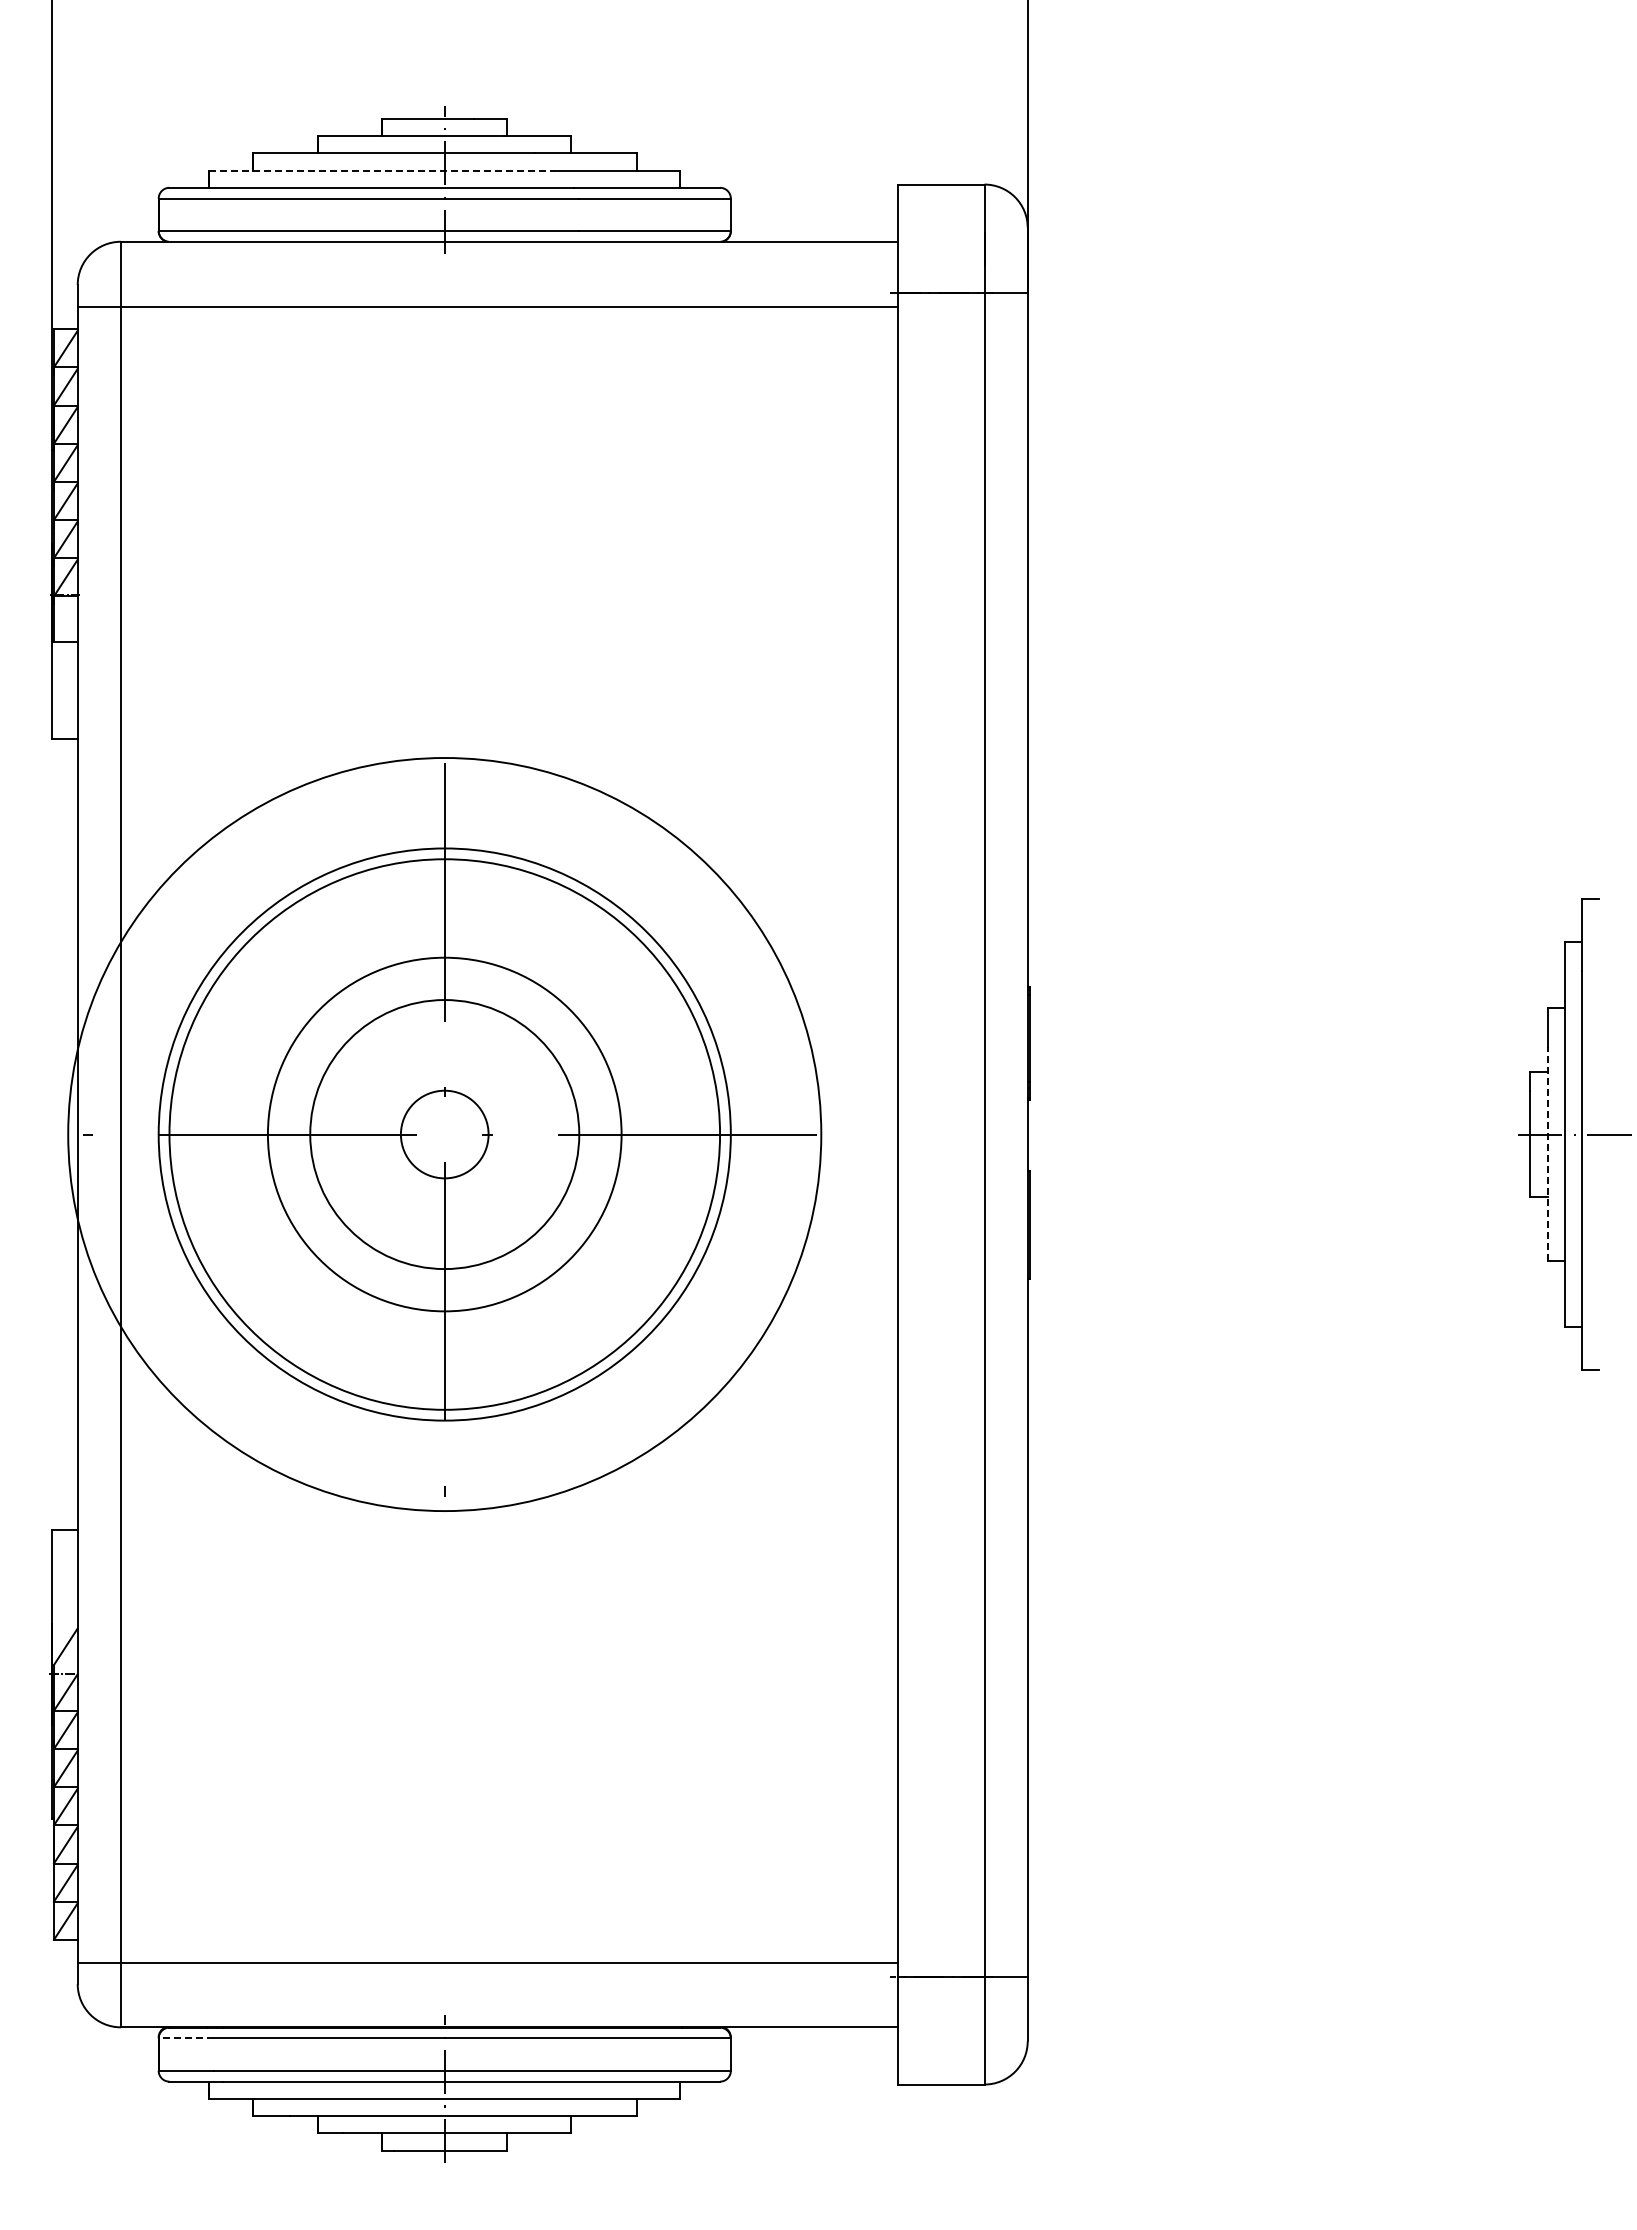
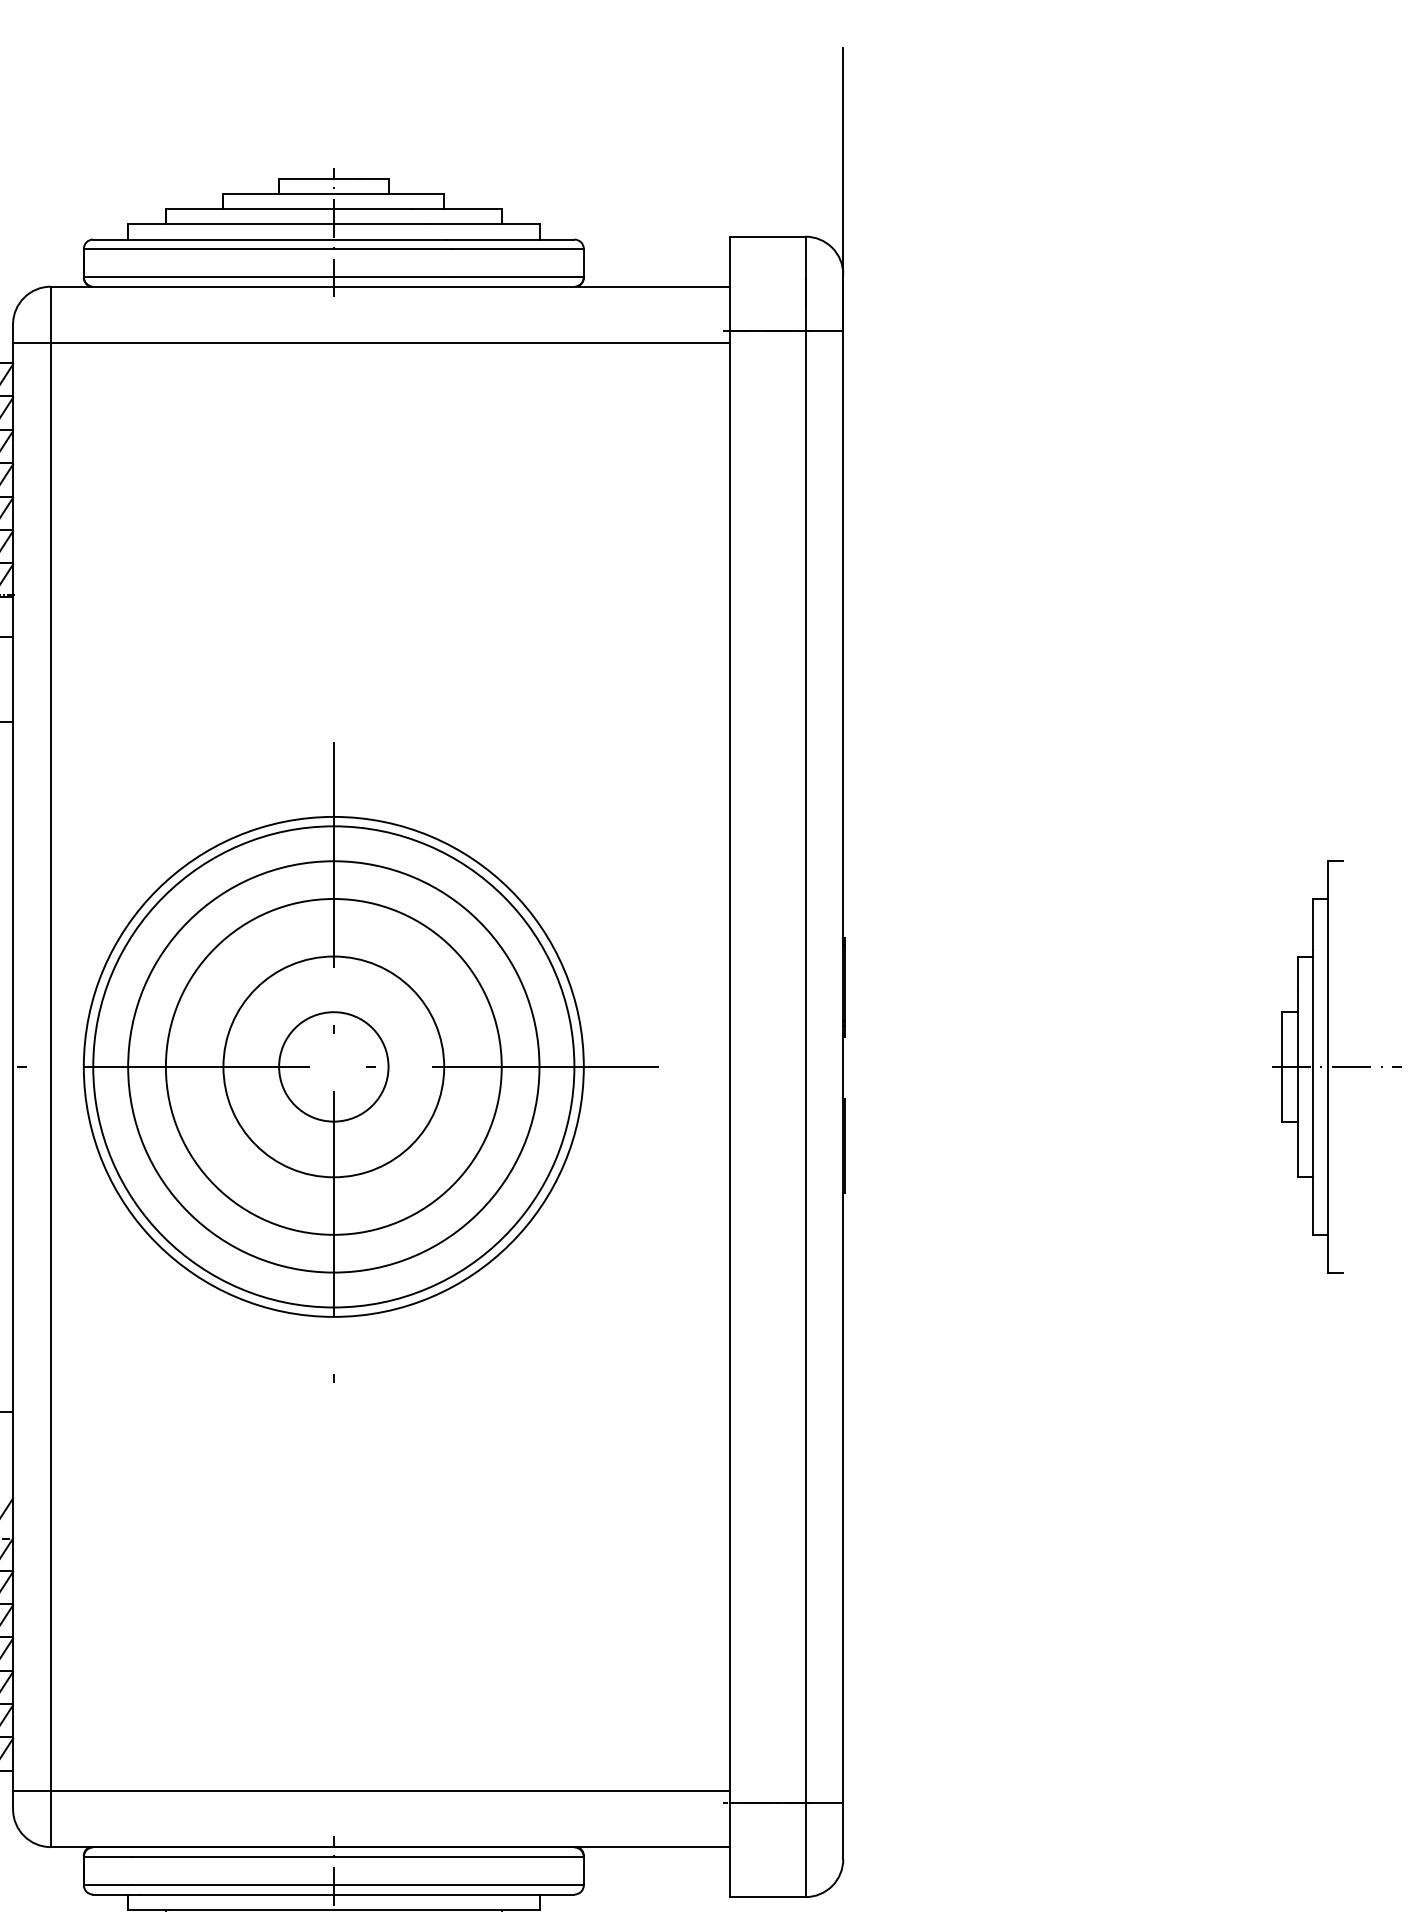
line: (382, 170) -> (279, 224), dashed -> solid
circle: (444, 1134) -> (333, 1066), size x0.62
circle: (444, 1134) -> (333, 1066), size x0.71
circle: (444, 1134) -> (333, 1066), size x1.43
circle: (444, 1134) -> (333, 1066), size x1.43
line: (1547, 1153) -> (1297, 1083), dashed -> solid
line: (186, 2038) -> (108, 1856), dashed -> solid

